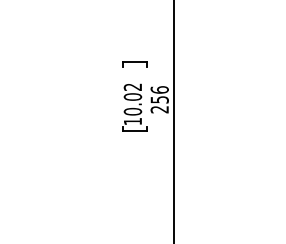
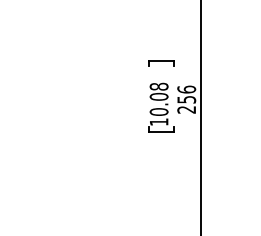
text: (132, 86) -> (158, 86), 10.02 -> 10.08

